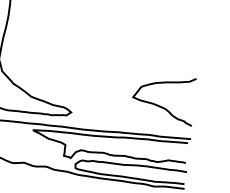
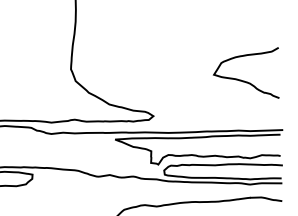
curve: (158, 104) -> (241, 79), moved

